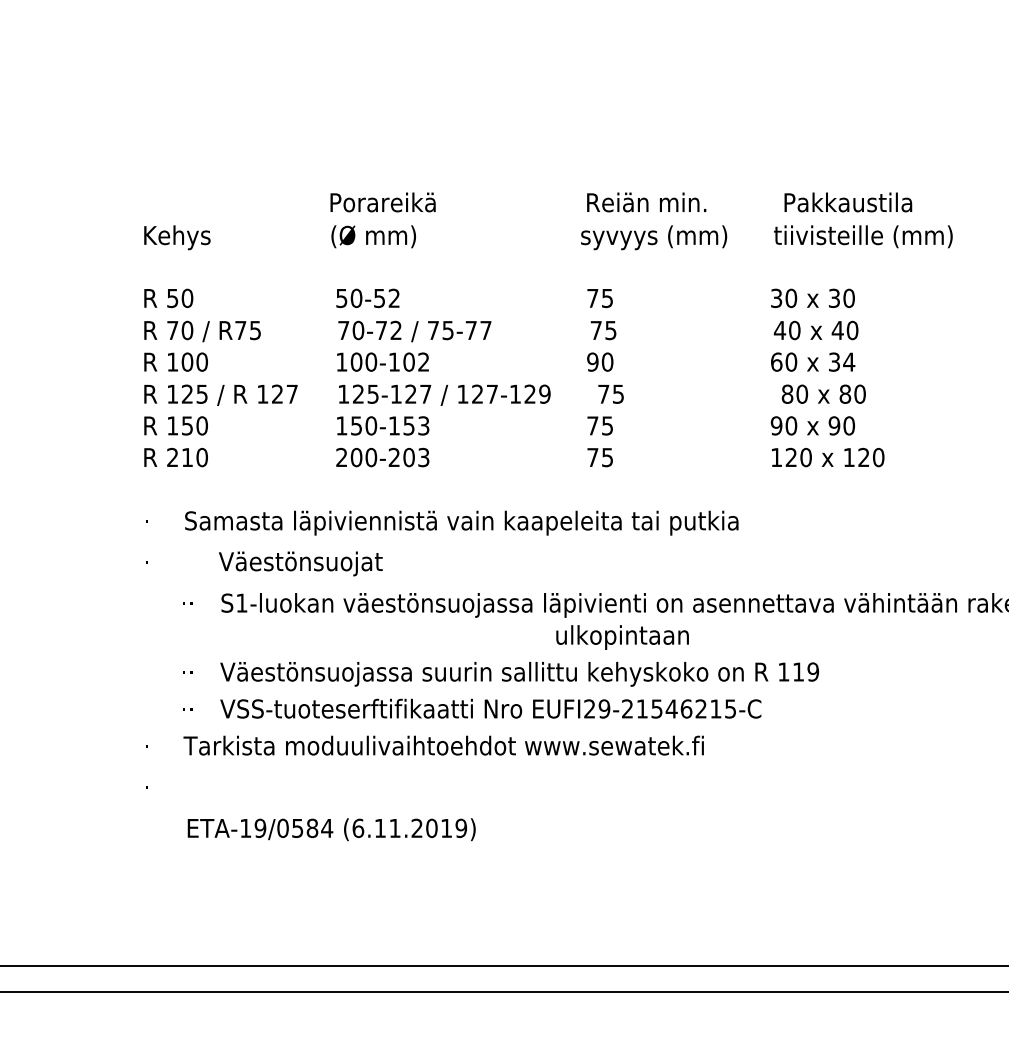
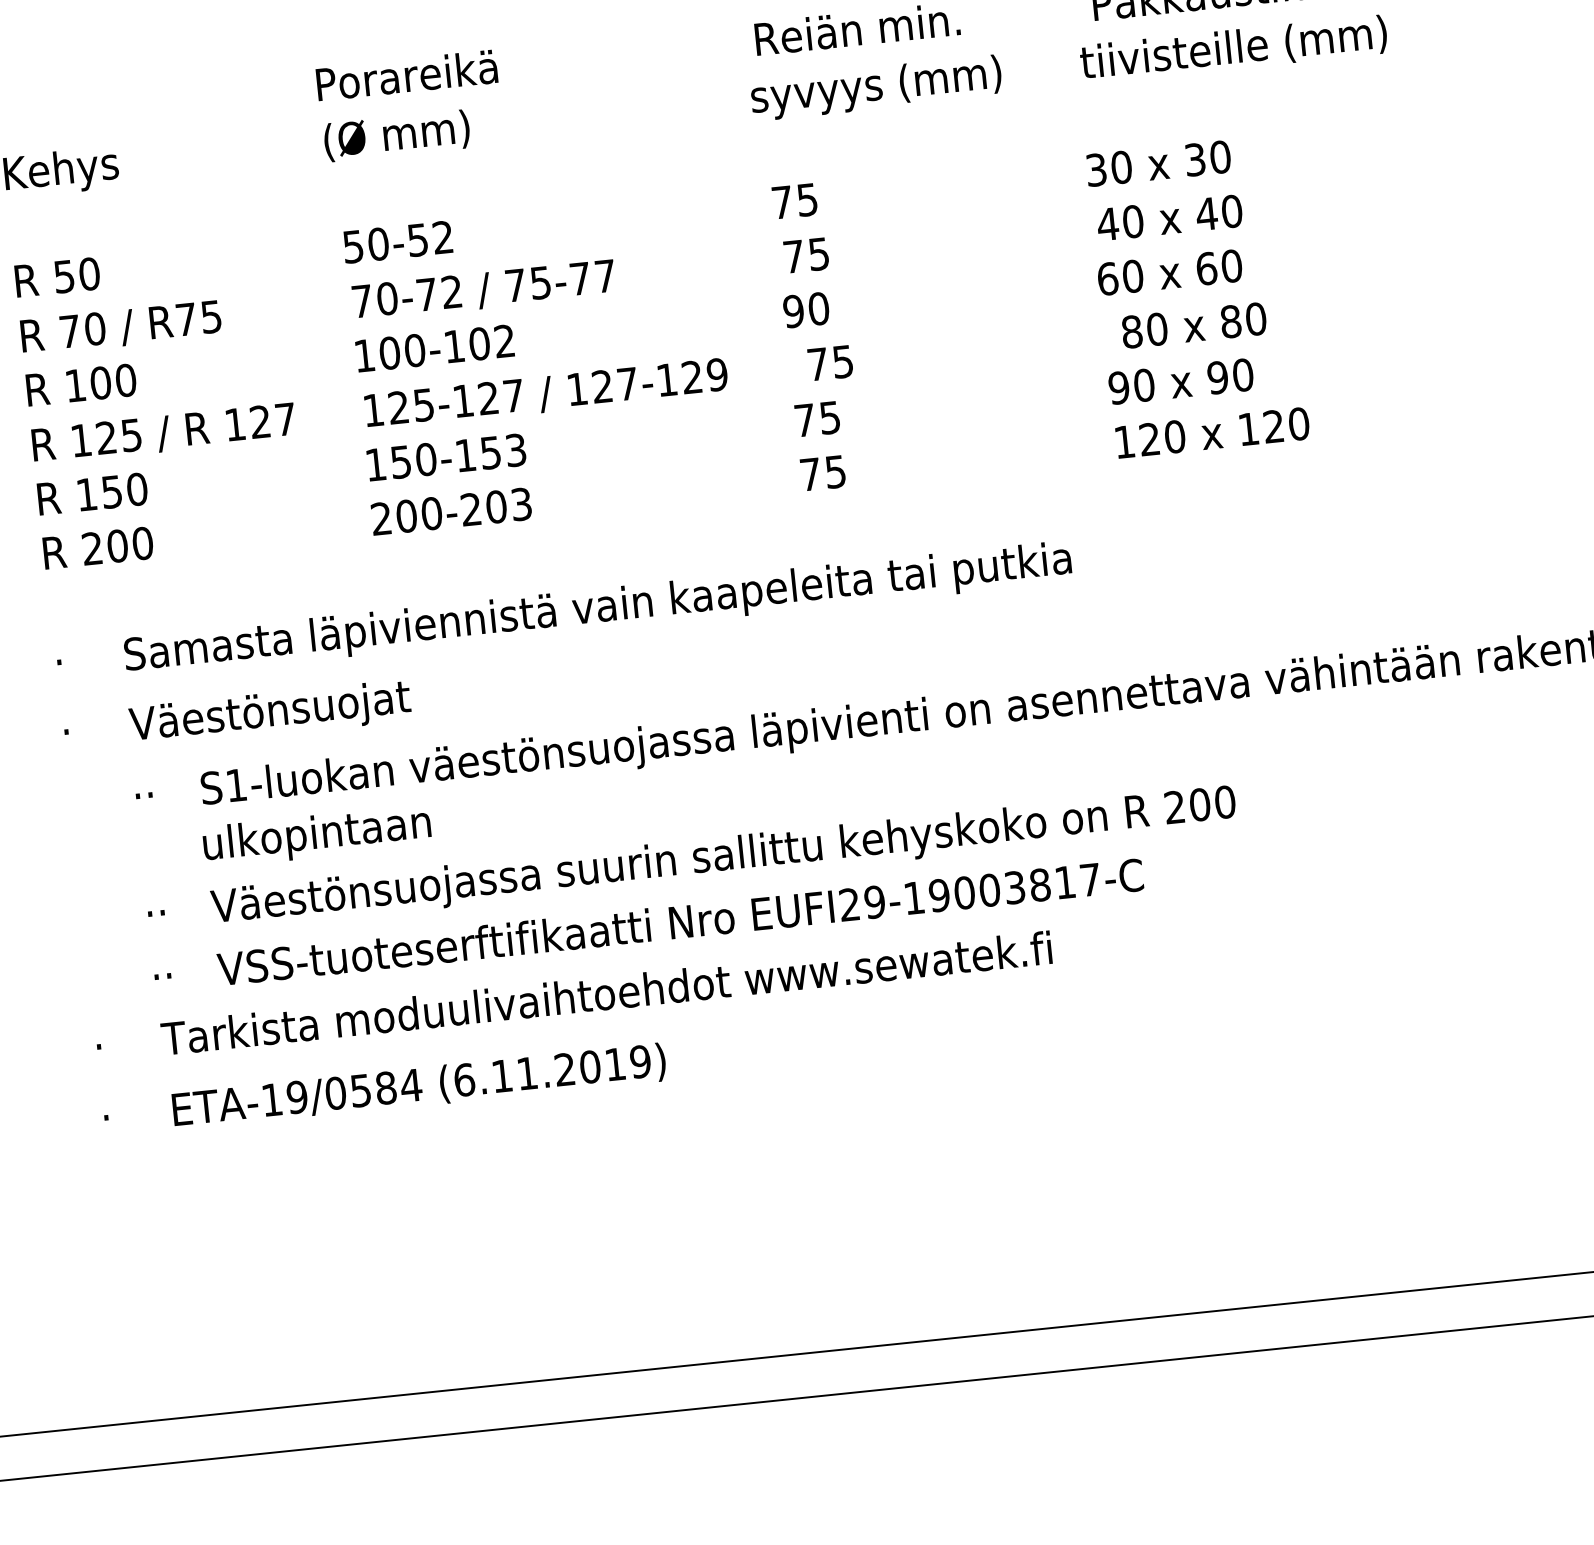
text: (841, 361) -> (1218, 266), 34 -> 60
text: (187, 457) -> (117, 546), 210 -> 200
text: (300, 563) -> (269, 713), moved
text: (622, 637) -> (316, 836), moved
text: (798, 671) -> (1199, 803), 119 -> 200
text: (679, 708) -> (1002, 888), EUFI29-21546215-C -> EUFI29-19003817-C
text: (331, 829) -> (418, 1086), moved

